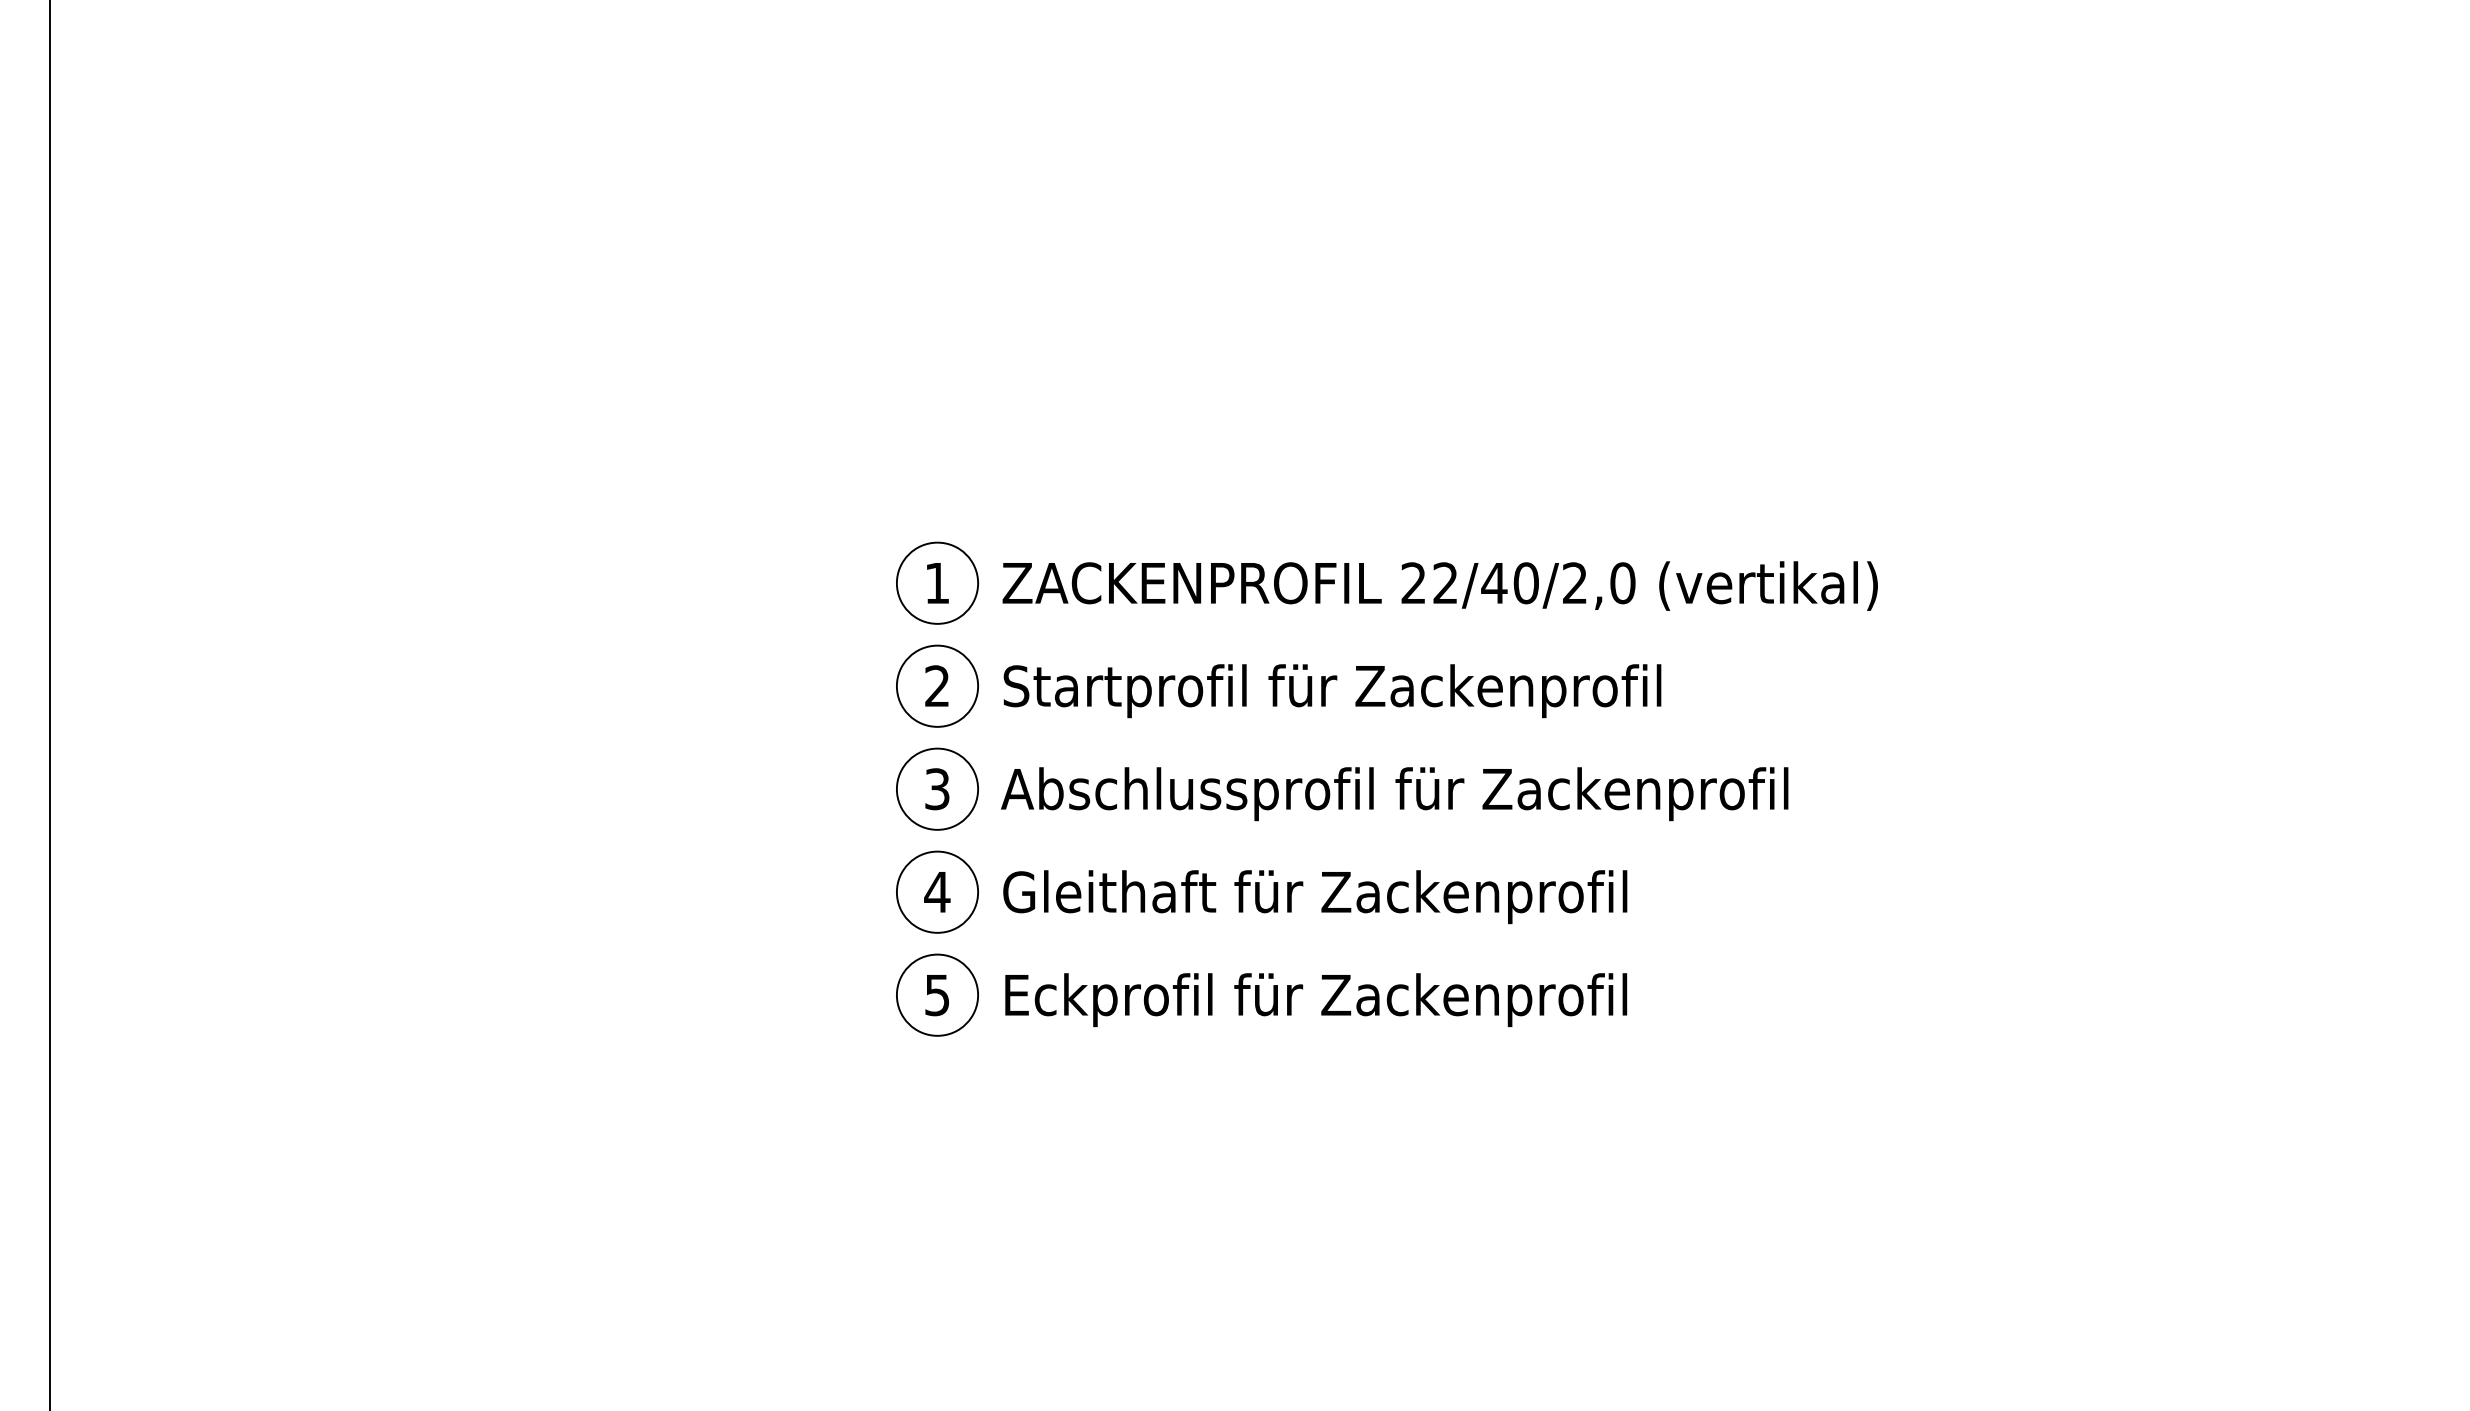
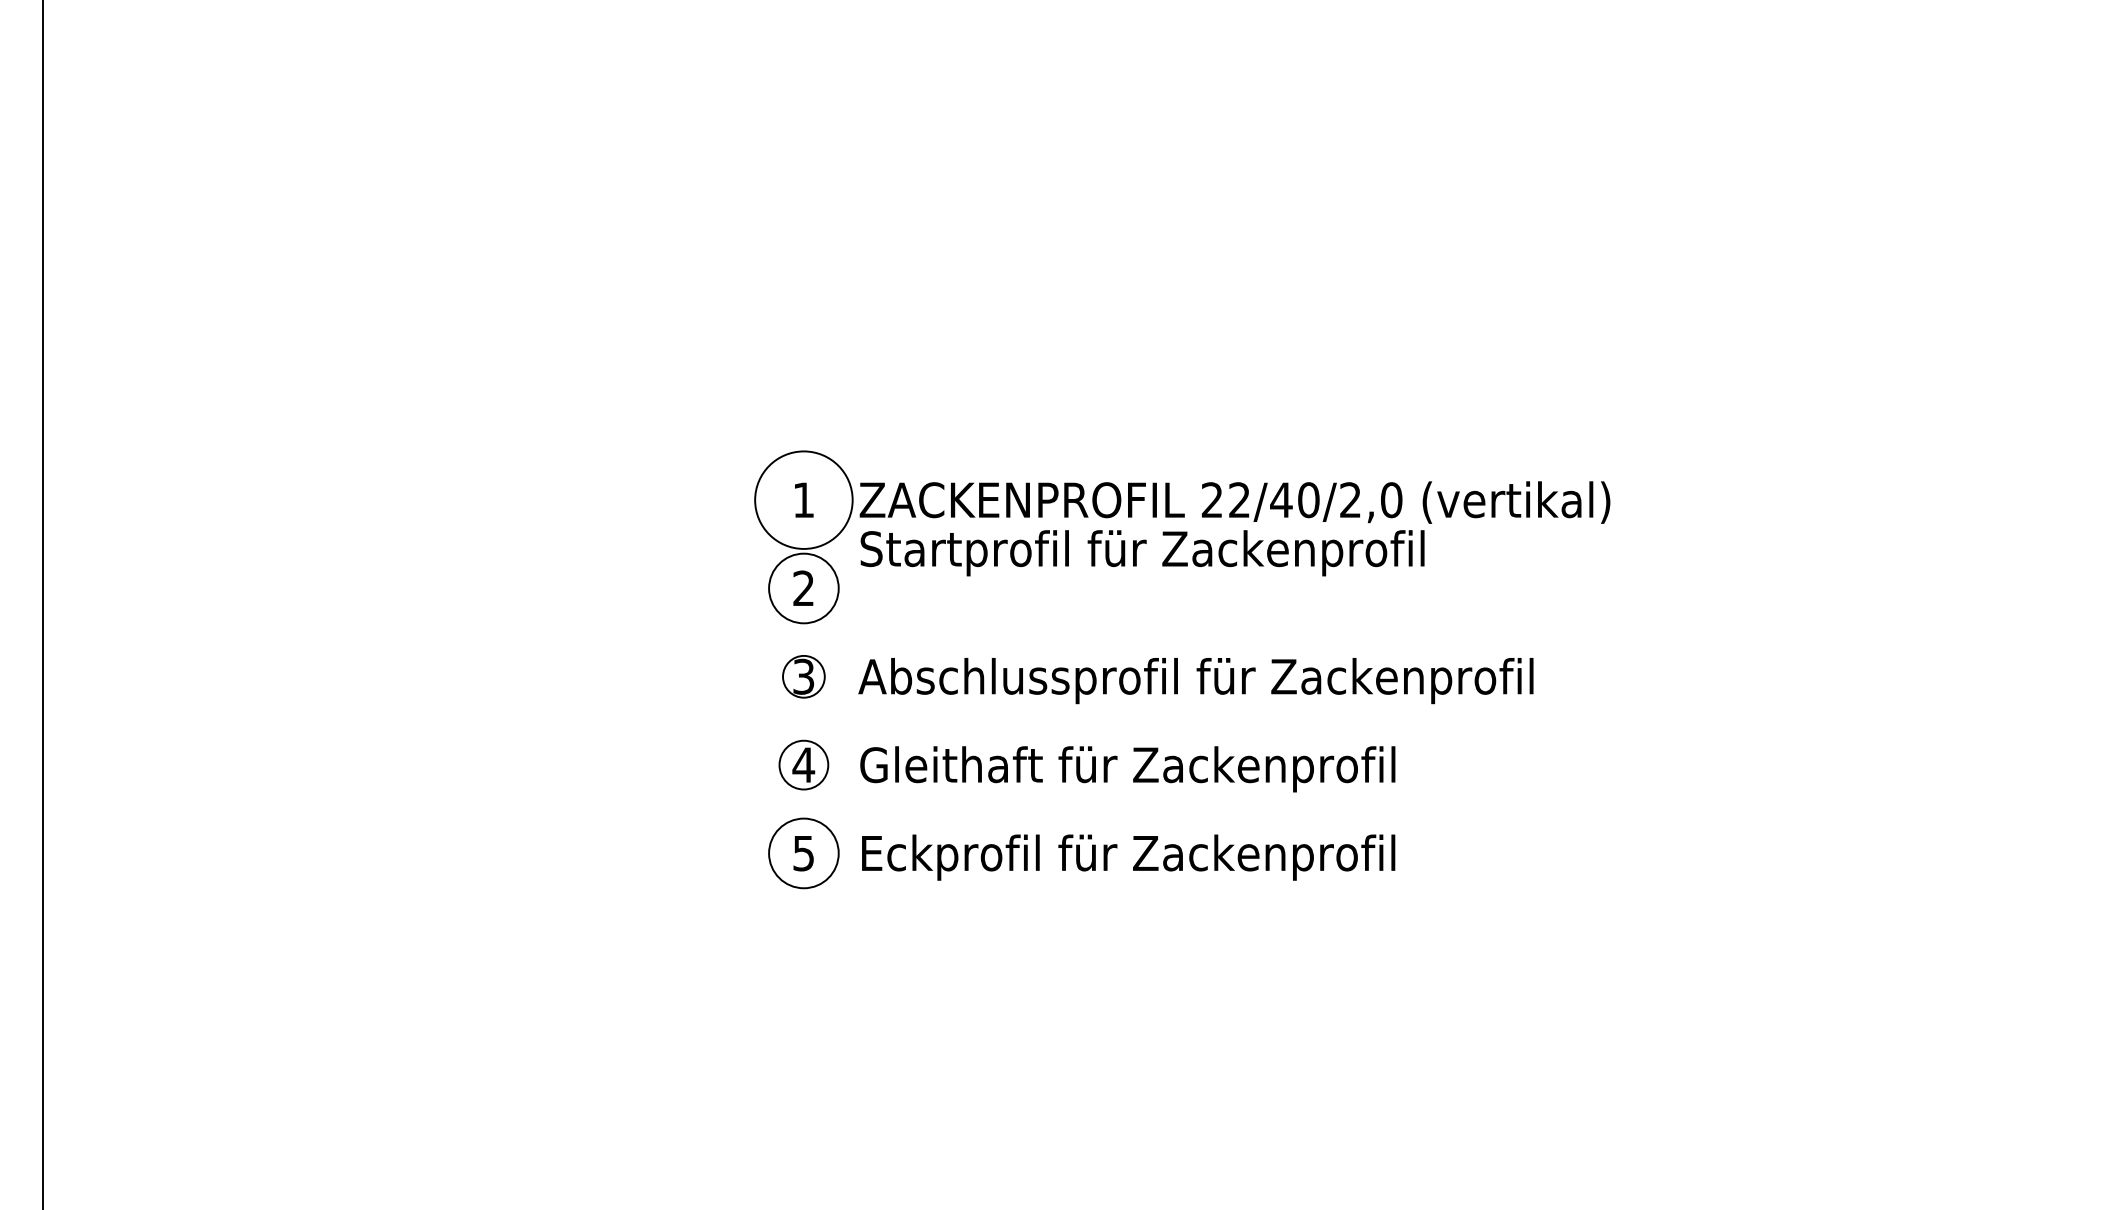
circle: (937, 582) -> (803, 499), size x1.4
text: (1332, 691) -> (1142, 553), moved
circle: (937, 788) -> (803, 676), size x0.6
circle: (937, 891) -> (803, 764), size x0.7

